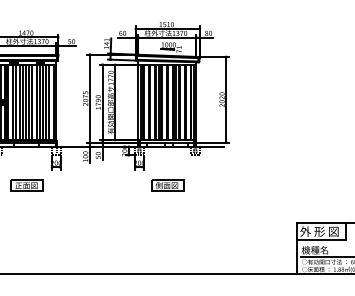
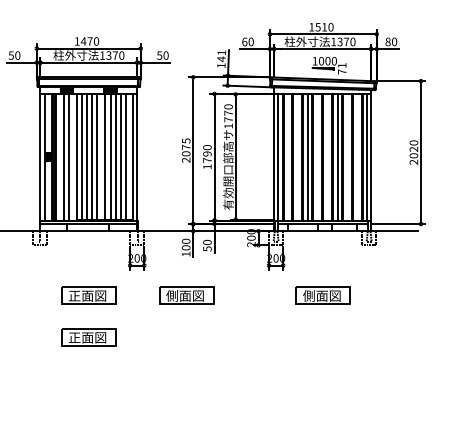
part: (85, 185) -> (186, 295), added
part: (26, 210) -> (87, 337), added

